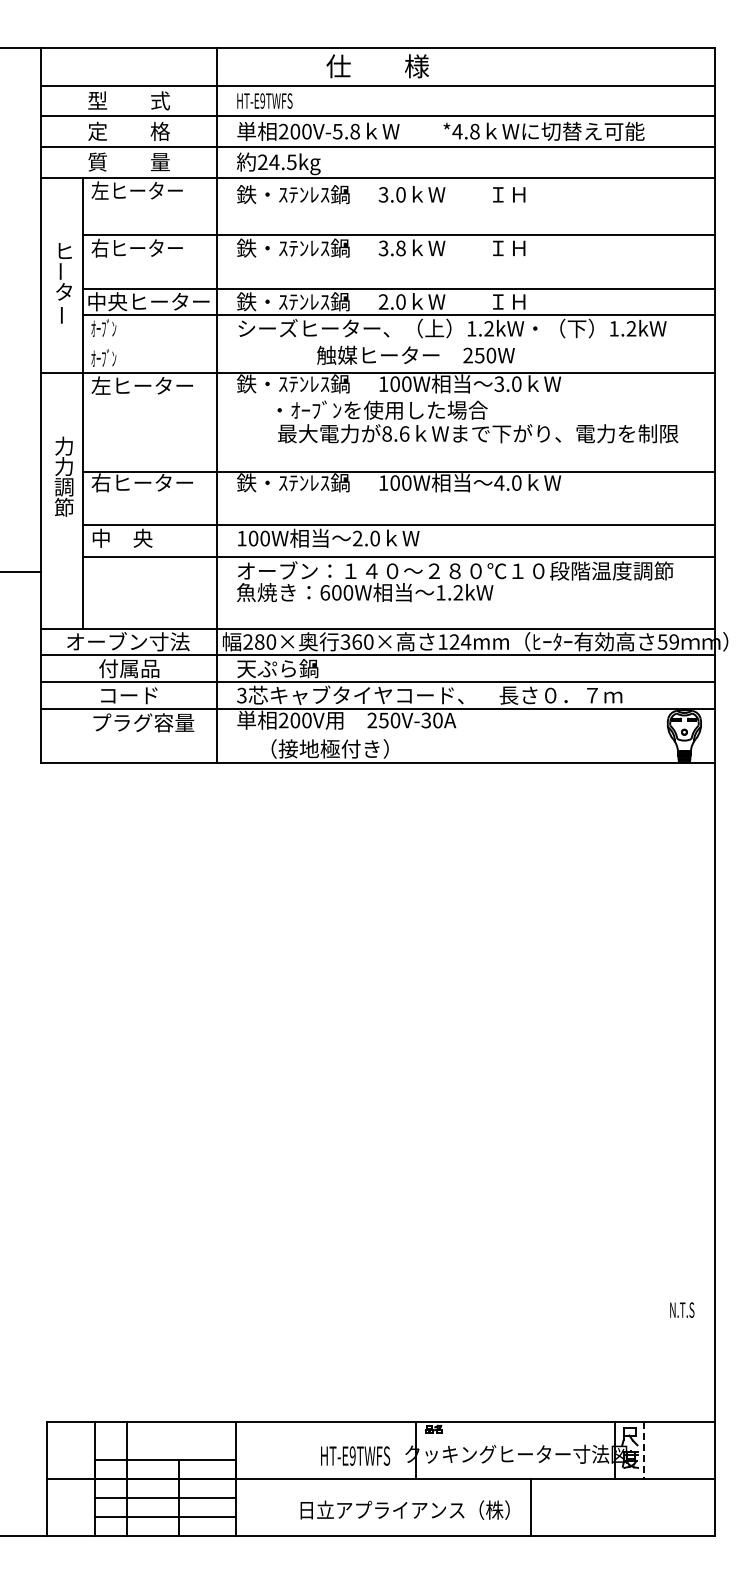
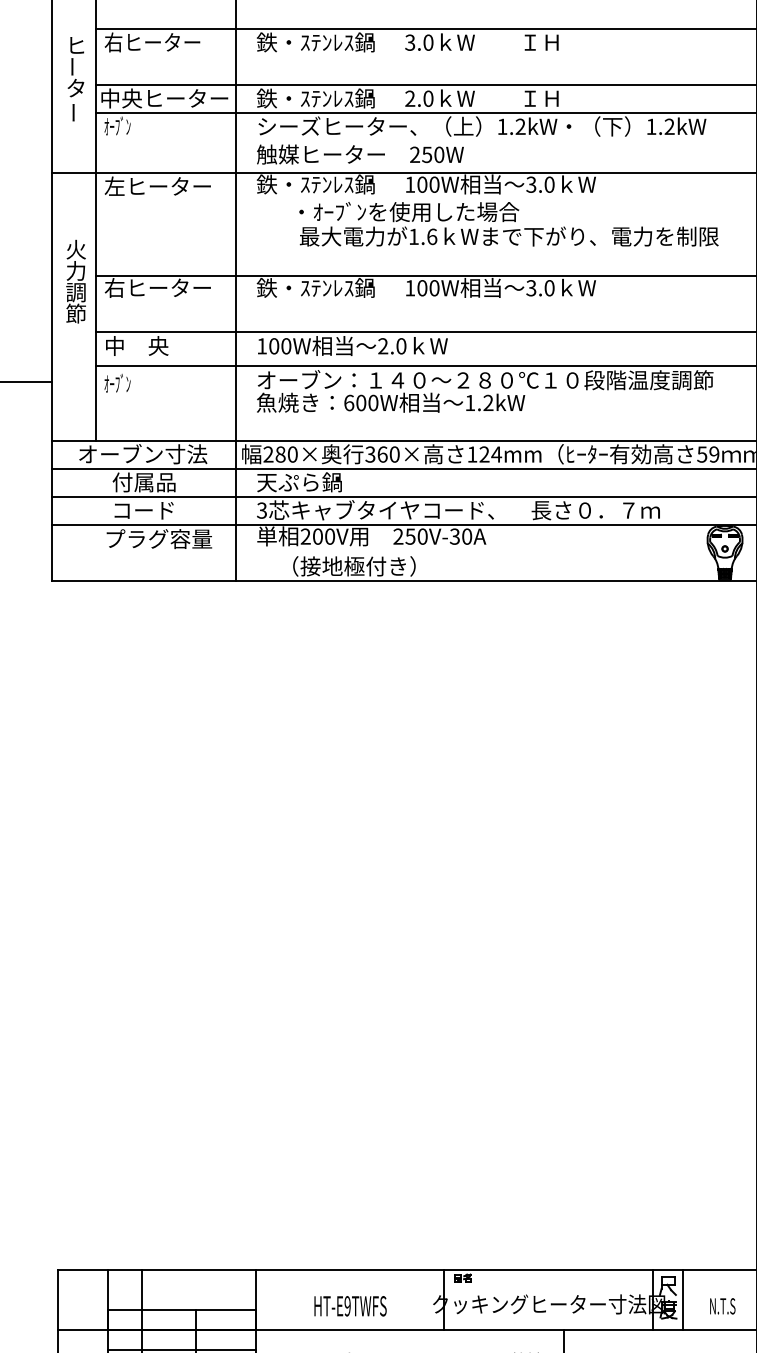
text: (400, 248) -> (427, 42), 3.8 -> 3.0
text: (415, 354) -> (359, 153), moved
text: (103, 357) -> (117, 382), moved
text: (386, 433) -> (413, 236), 8.6 -> 1.6
text: (64, 445) -> (76, 248), 力 -> 火
text: (499, 482) -> (531, 287), 4.0 -> 3.0
text: (682, 1309) -> (723, 1305), moved
line: (643, 1450) -> (682, 1300), dashed -> solid
text: (355, 1455) -> (350, 1305), moved

